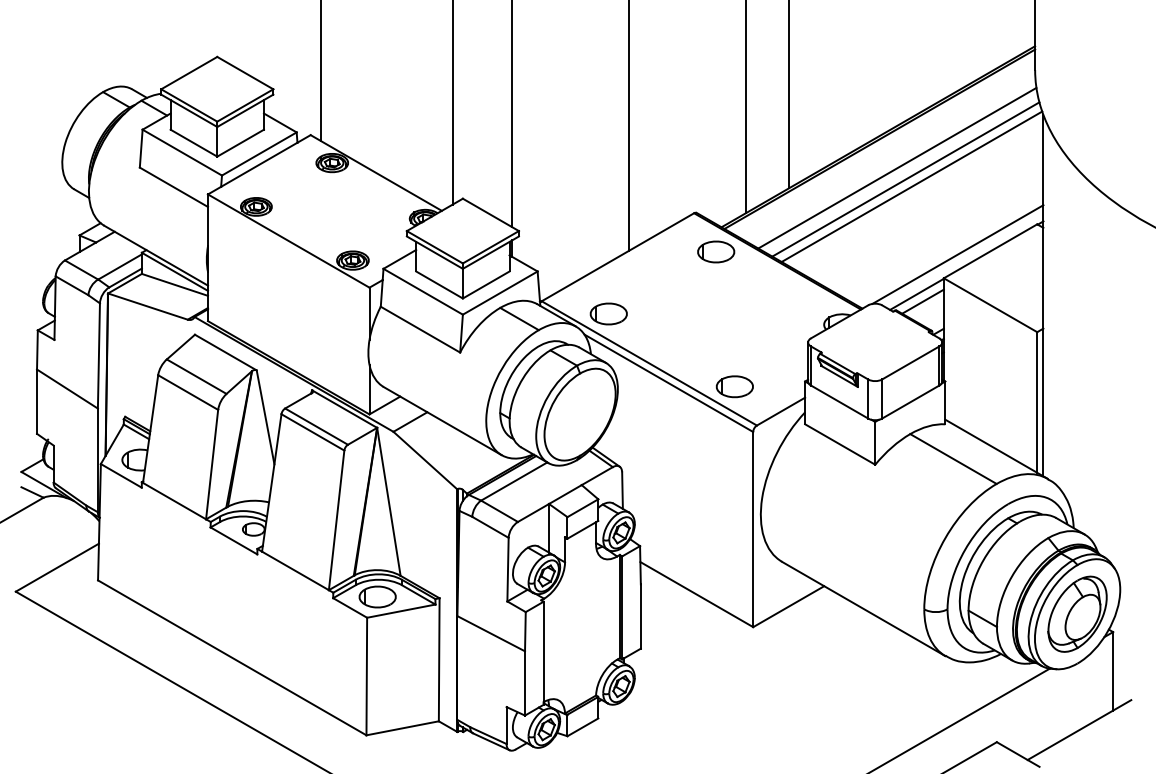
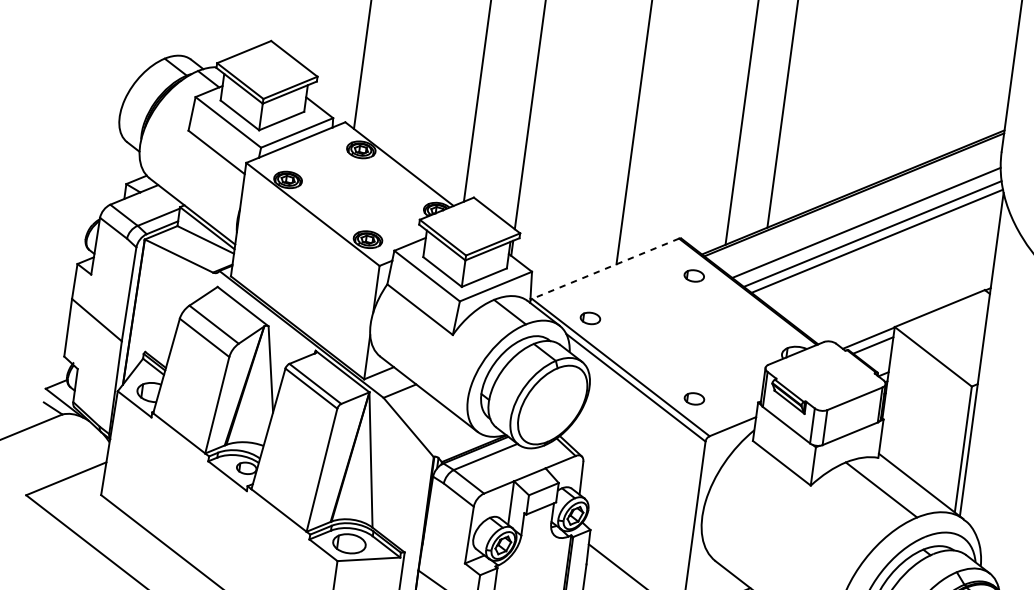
part: (716, 251) -> (694, 275), size x0.6
line: (957, 254) -> (909, 307), removed
line: (617, 257) -> (605, 268), solid -> dashed
part: (608, 313) -> (590, 317), size x0.6
part: (734, 386) -> (694, 398), size x0.6

